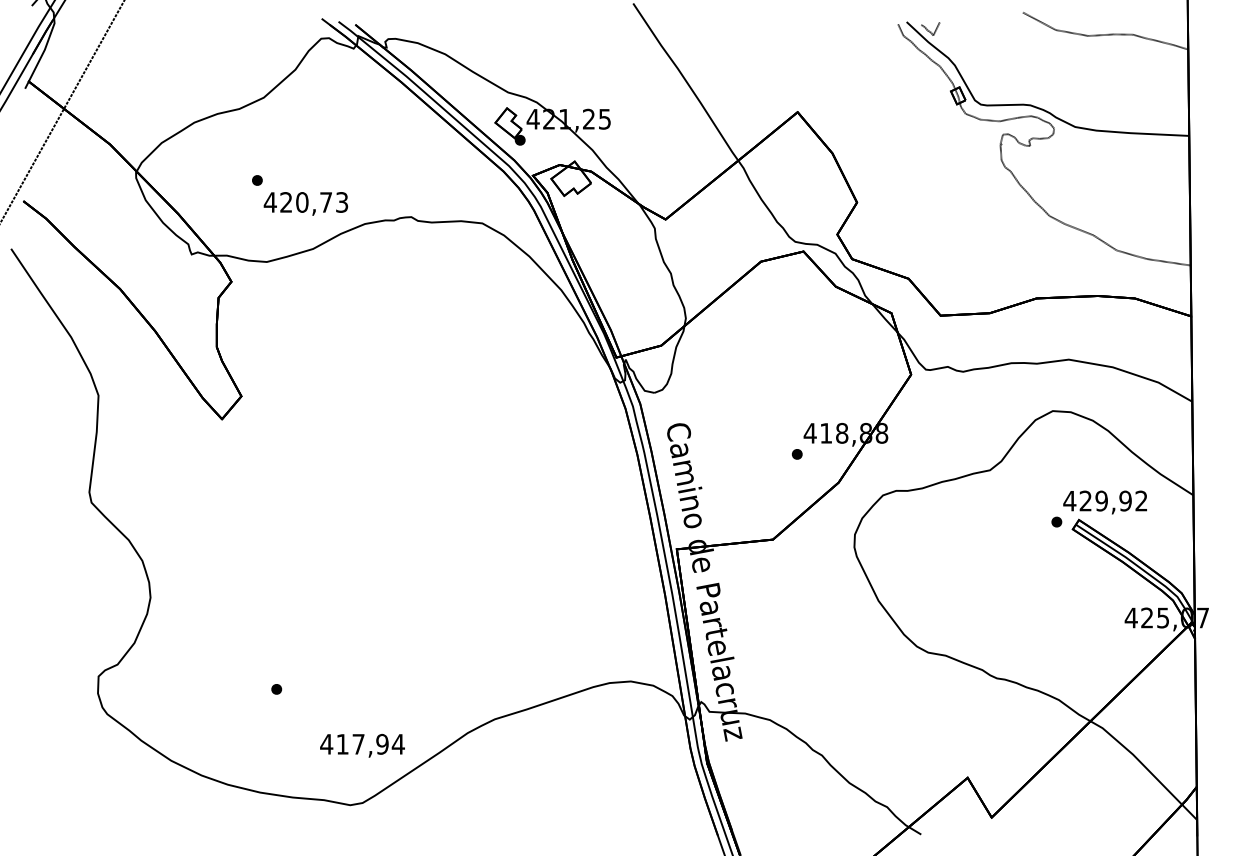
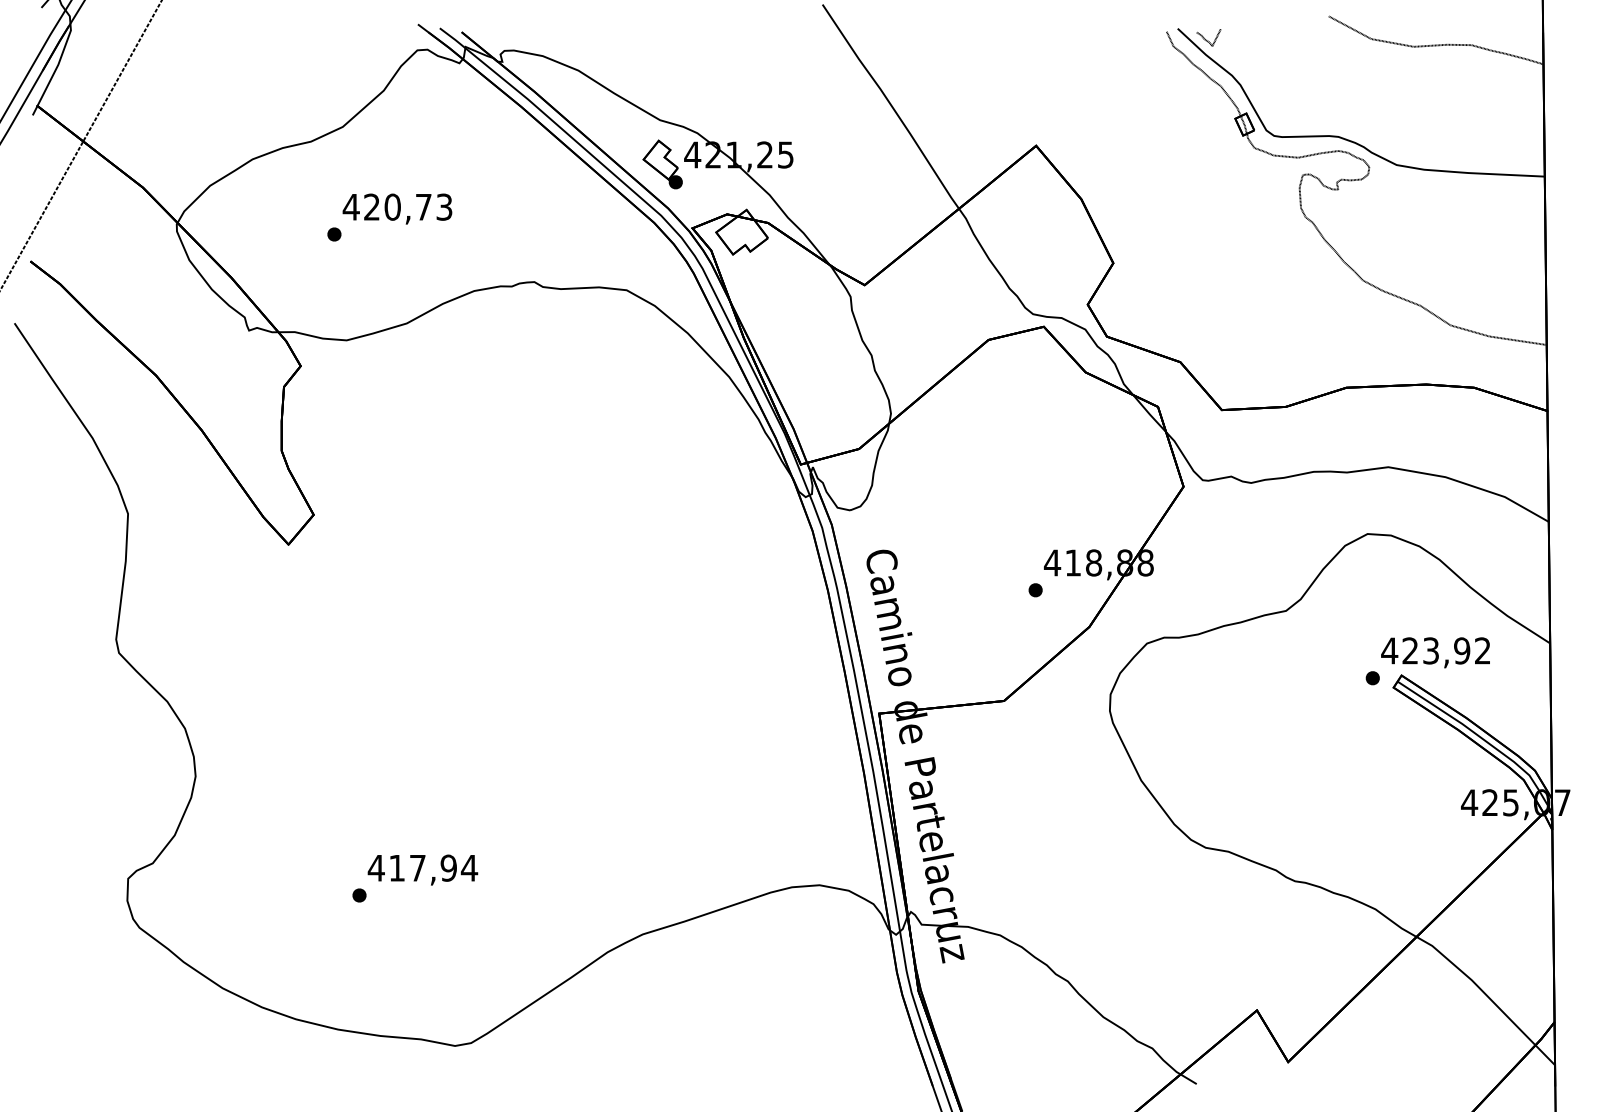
text: (305, 203) -> (396, 208), moved
text: (1101, 500) -> (1430, 650), 429,92 -> 423,92
text: (362, 745) -> (422, 869), moved

